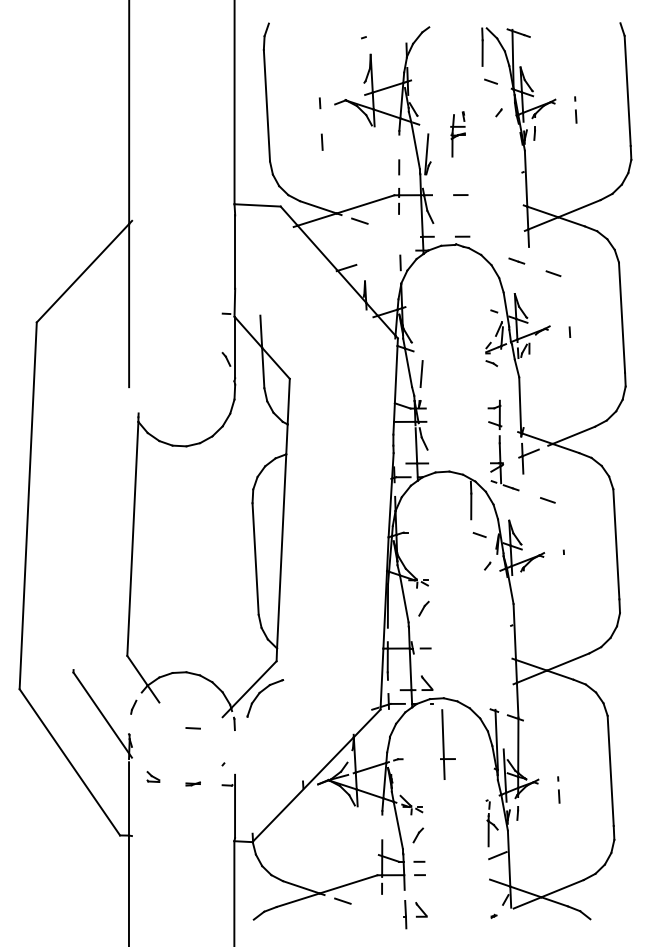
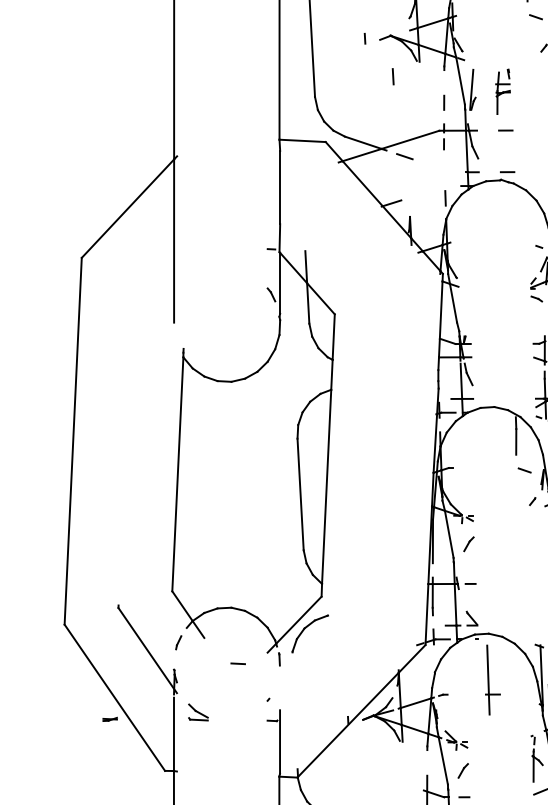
part: (457, 134) -> (502, 91), moved
line: (321, 141) -> (392, 75), moved
line: (421, 374) -> (466, 309), removed
part: (153, 776) -> (198, 711), size x1.6
part: (192, 783) -> (109, 718), moved

